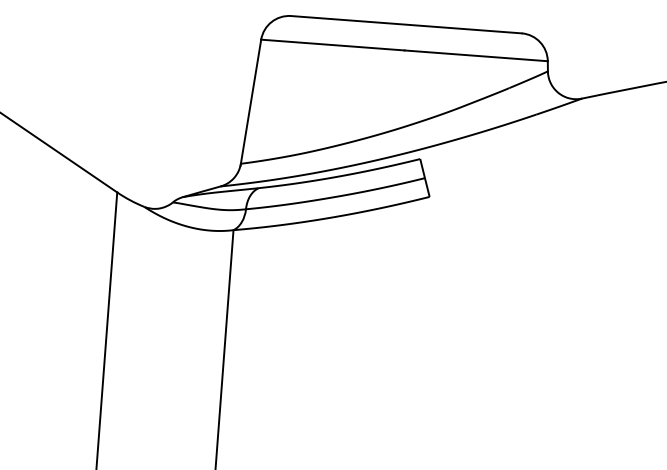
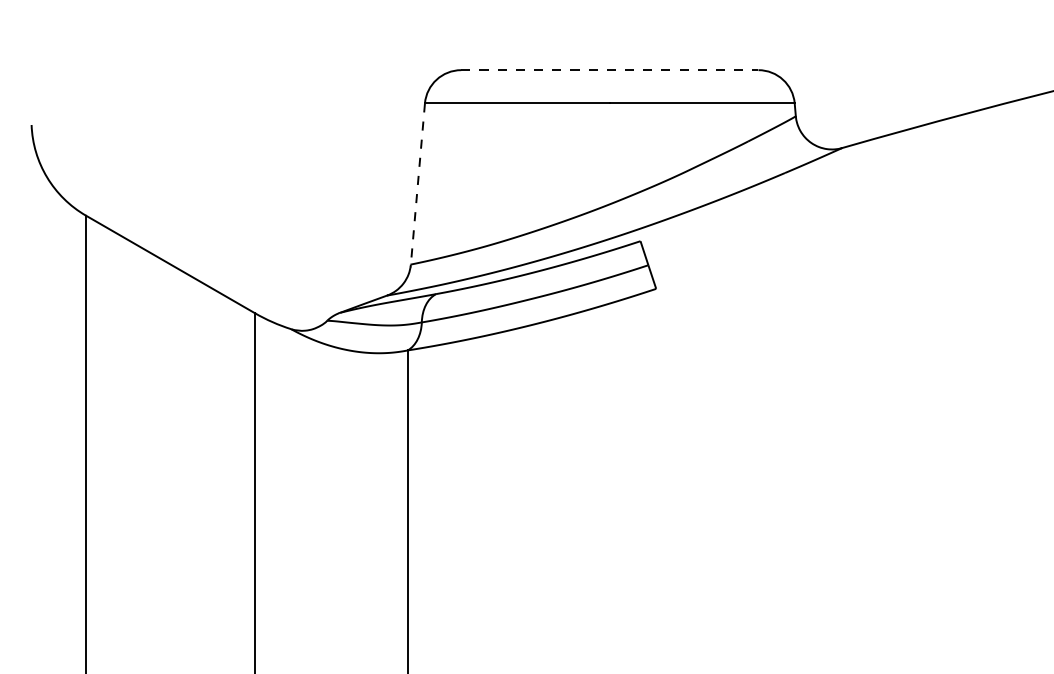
line: (406, 24) -> (609, 70), solid -> dashed
line: (250, 102) -> (417, 185), solid -> dashed

